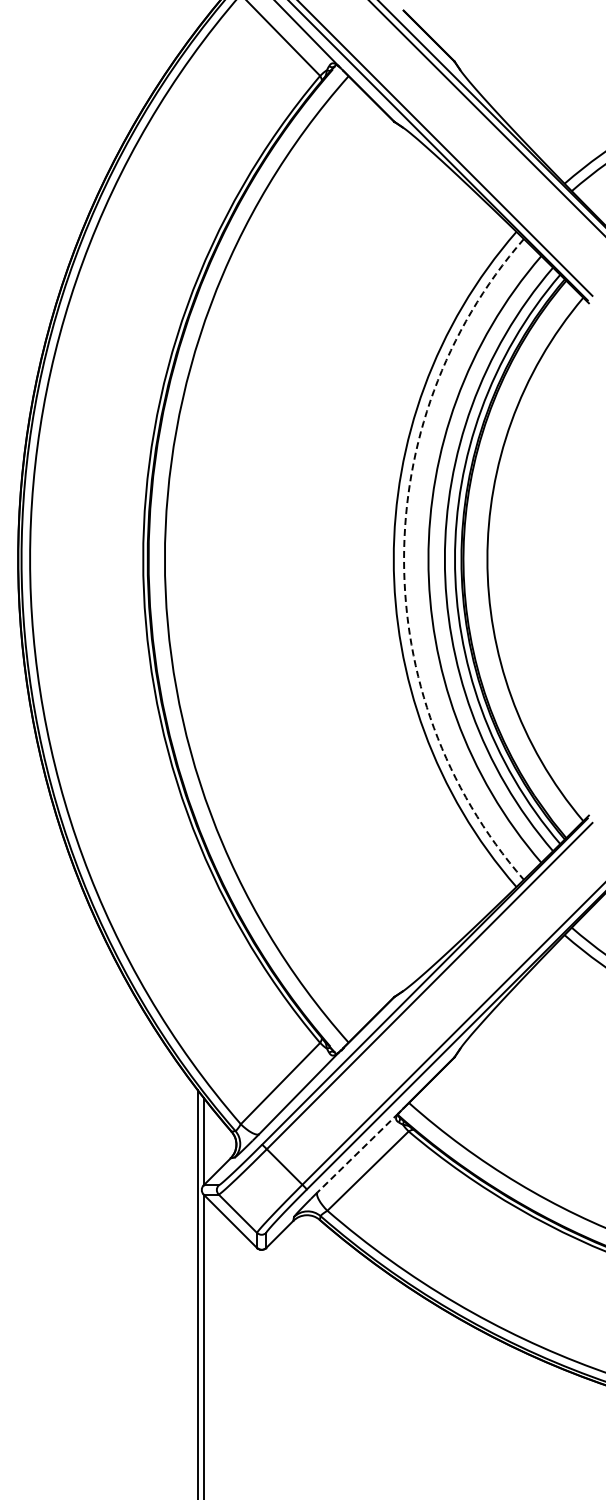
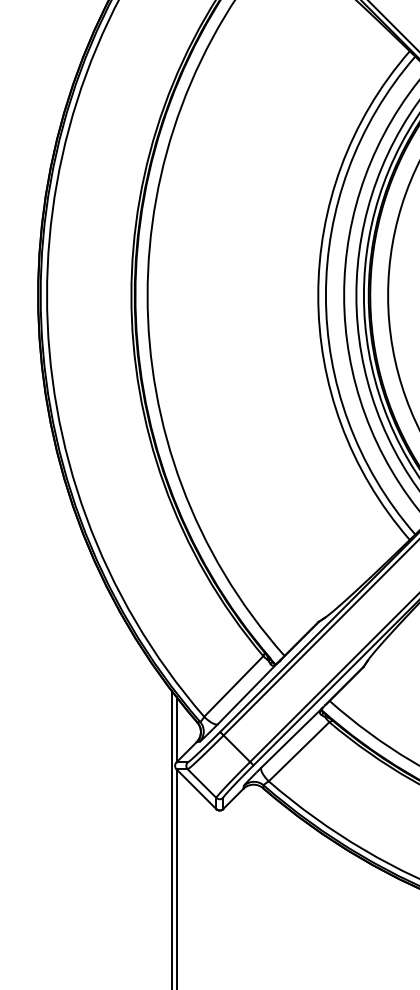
arc: (404, 559) -> (326, 295), dashed -> solid
line: (358, 1152) -> (291, 737), dashed -> solid

